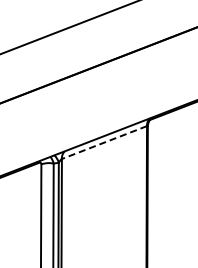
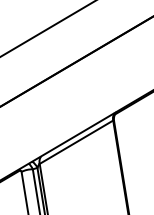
line: (104, 142) -> (76, 142), dashed -> solid

